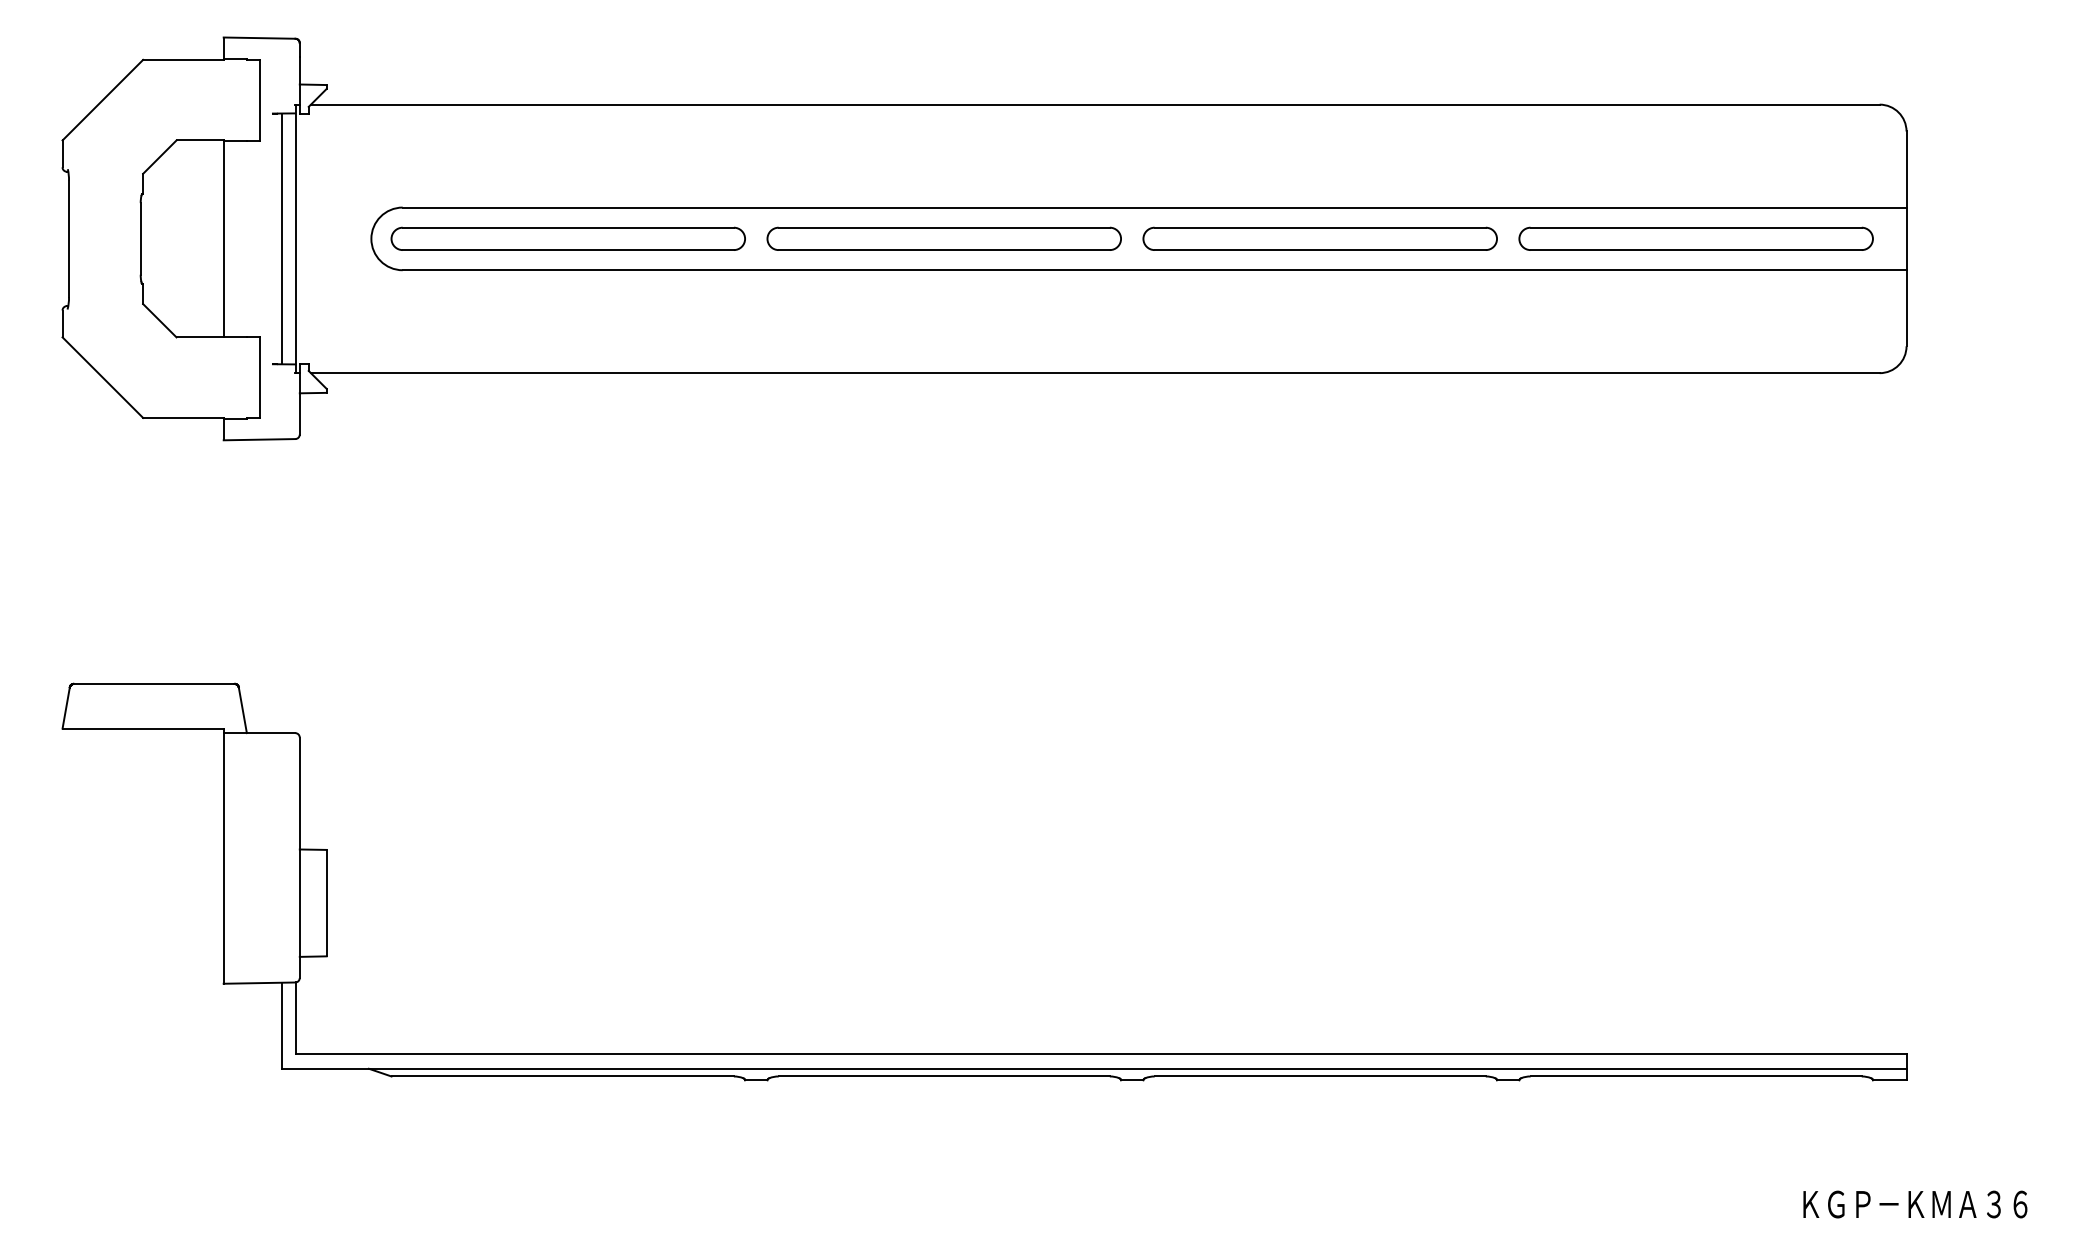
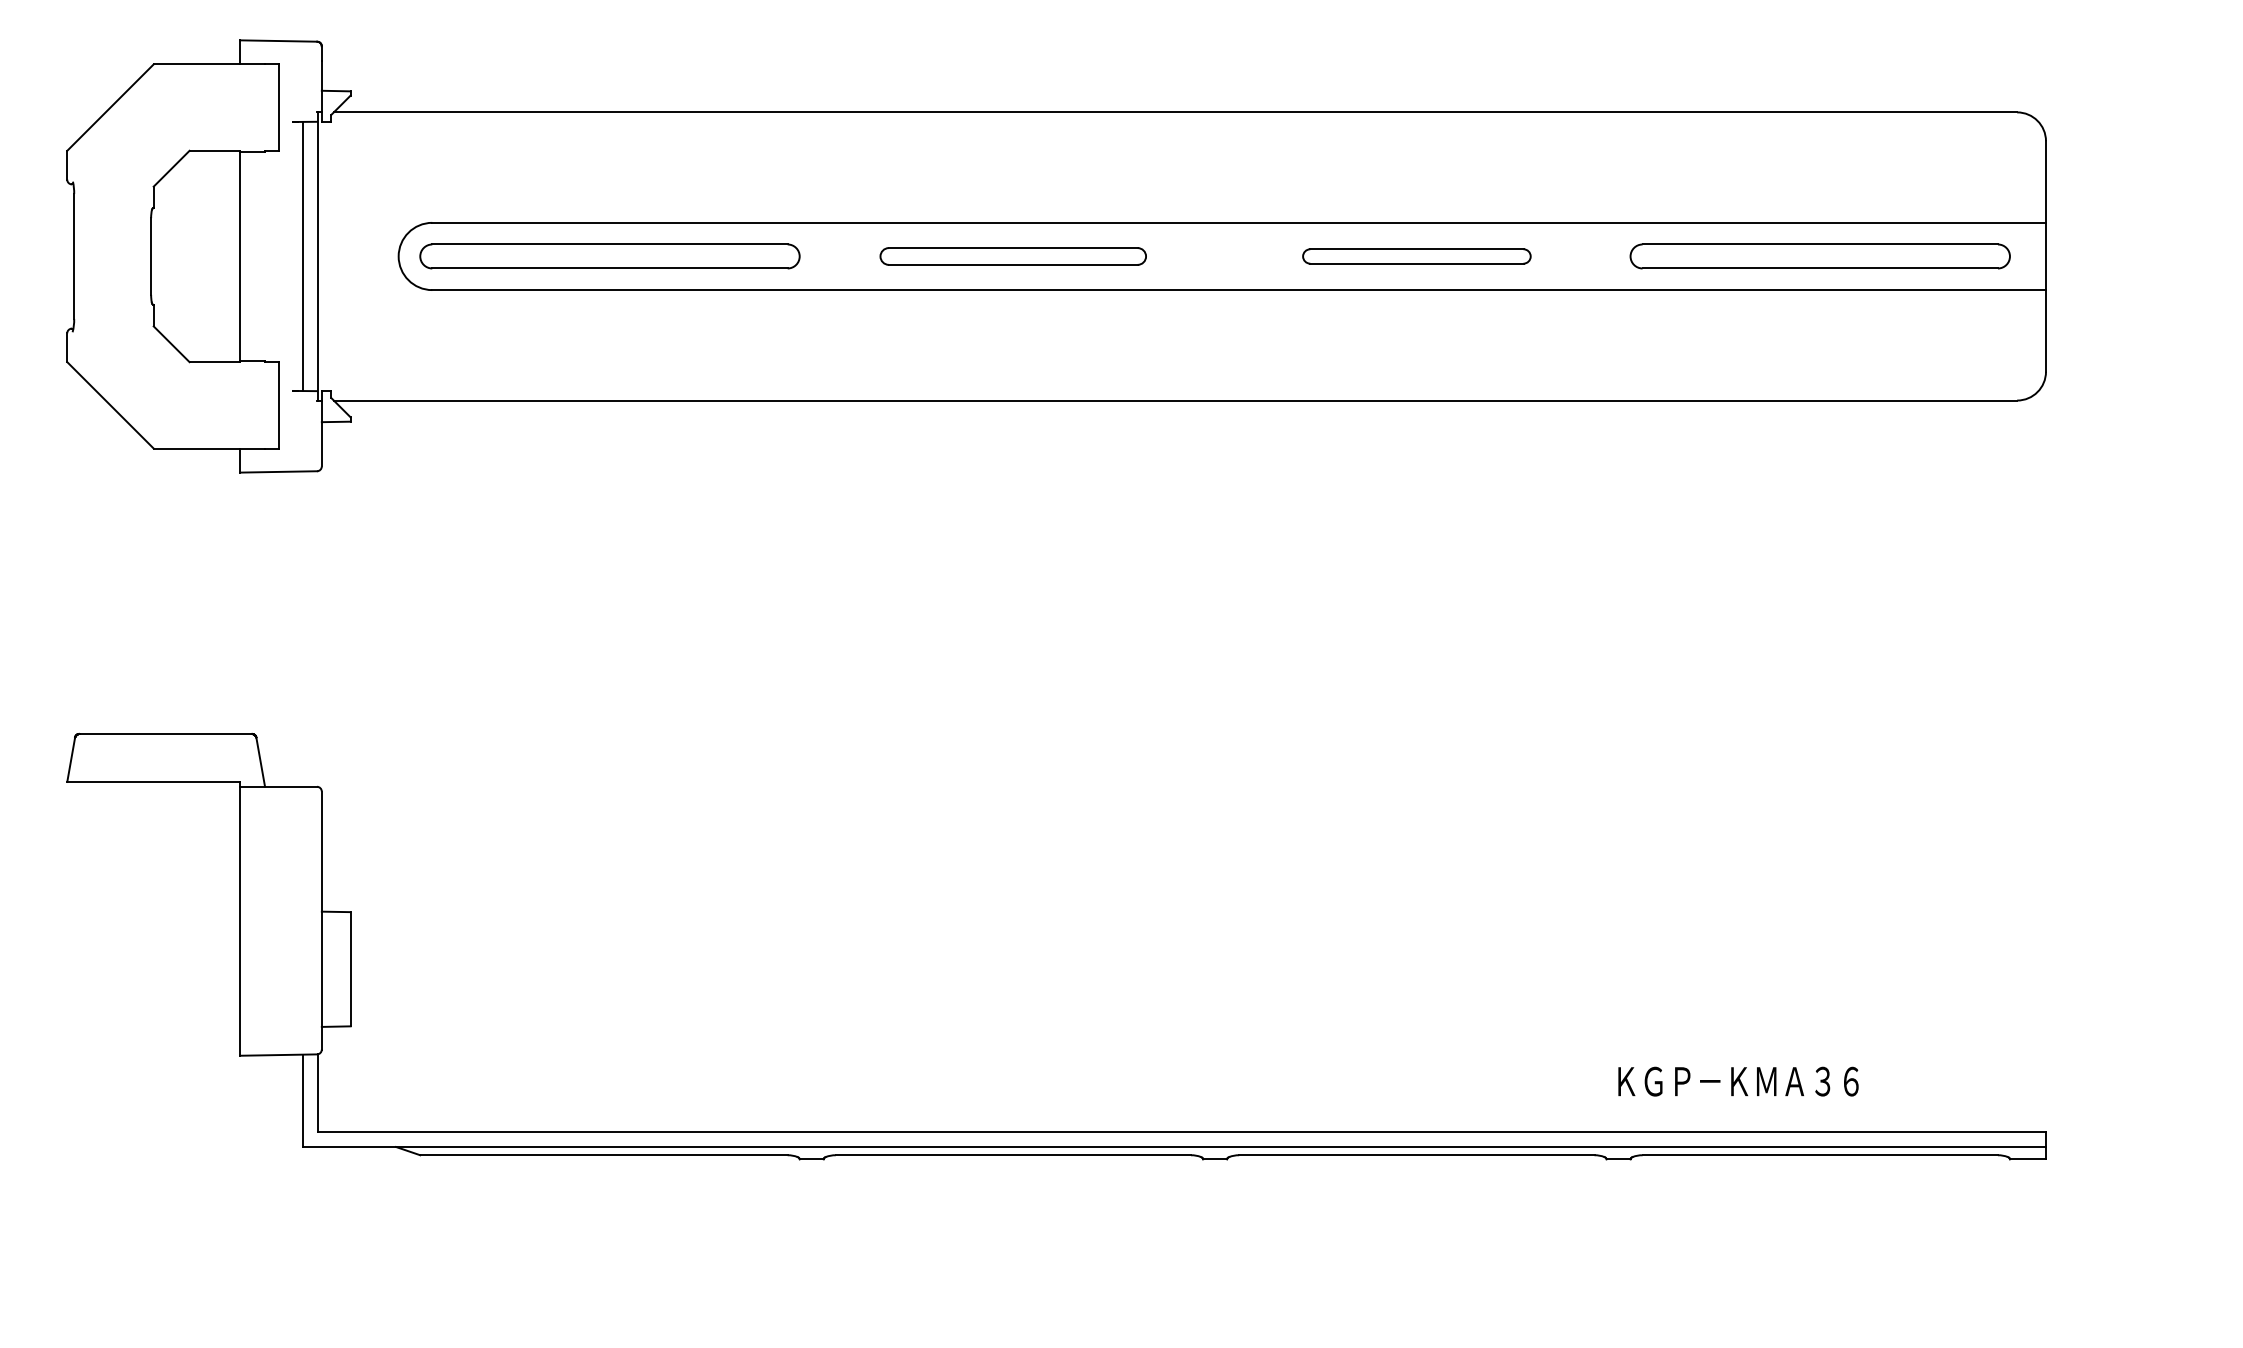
part: (943, 238) -> (1012, 256), size x0.7
part: (1319, 238) -> (1416, 256), size x0.6
text: (1915, 1204) -> (1738, 1081), moved

